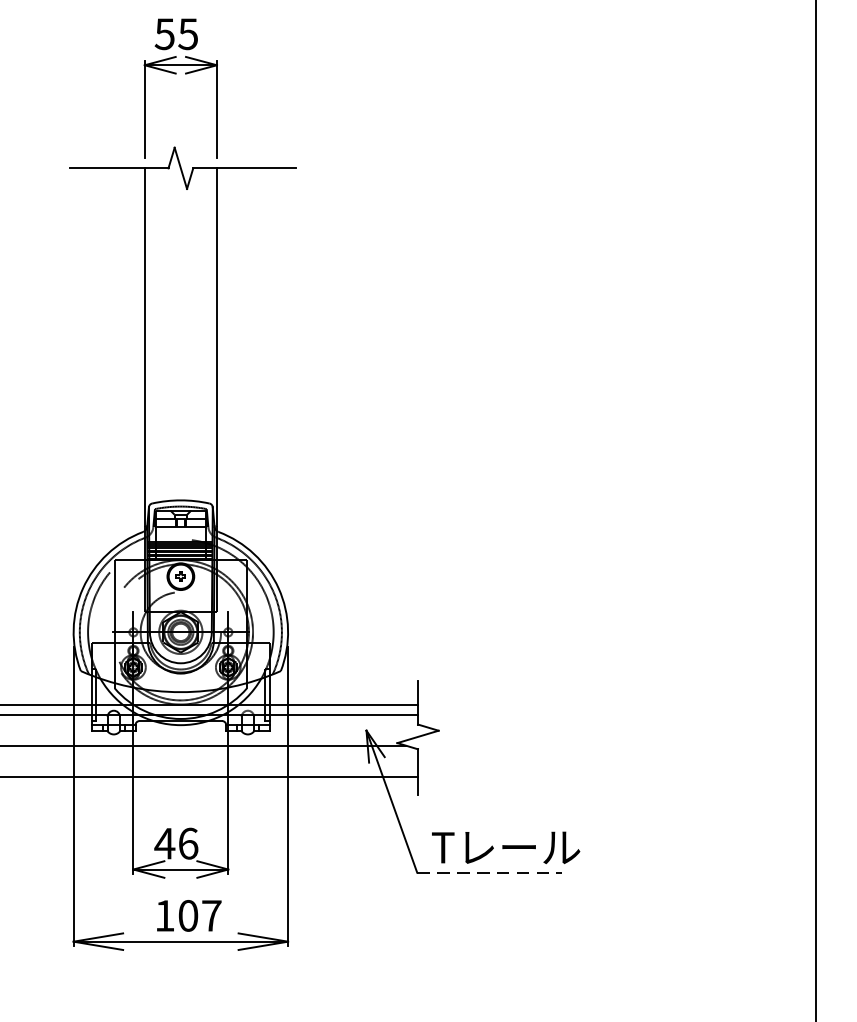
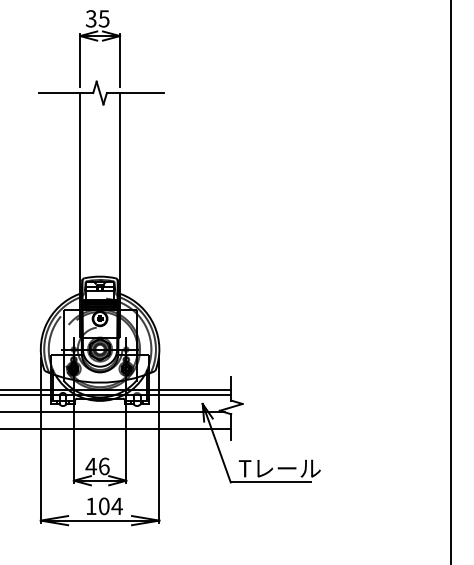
text: (165, 33) -> (91, 18), 55 -> 35
line: (489, 872) -> (270, 482), dashed -> solid
text: (210, 914) -> (116, 505), 107 -> 104

